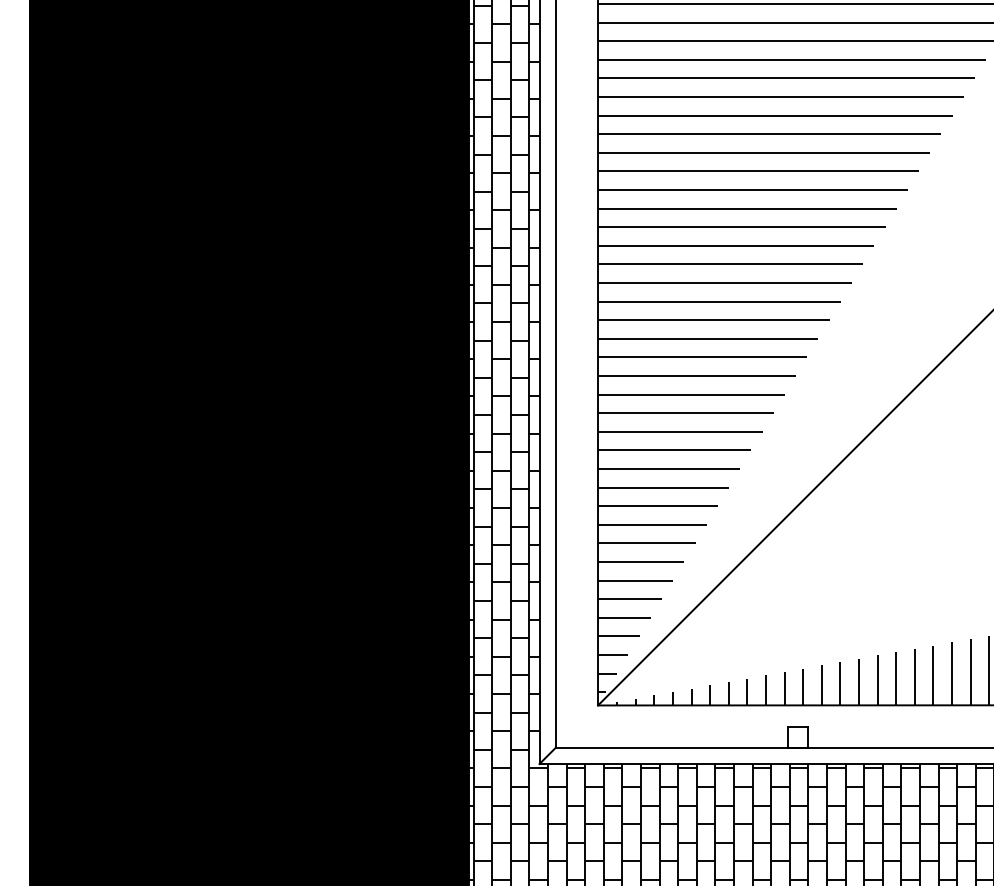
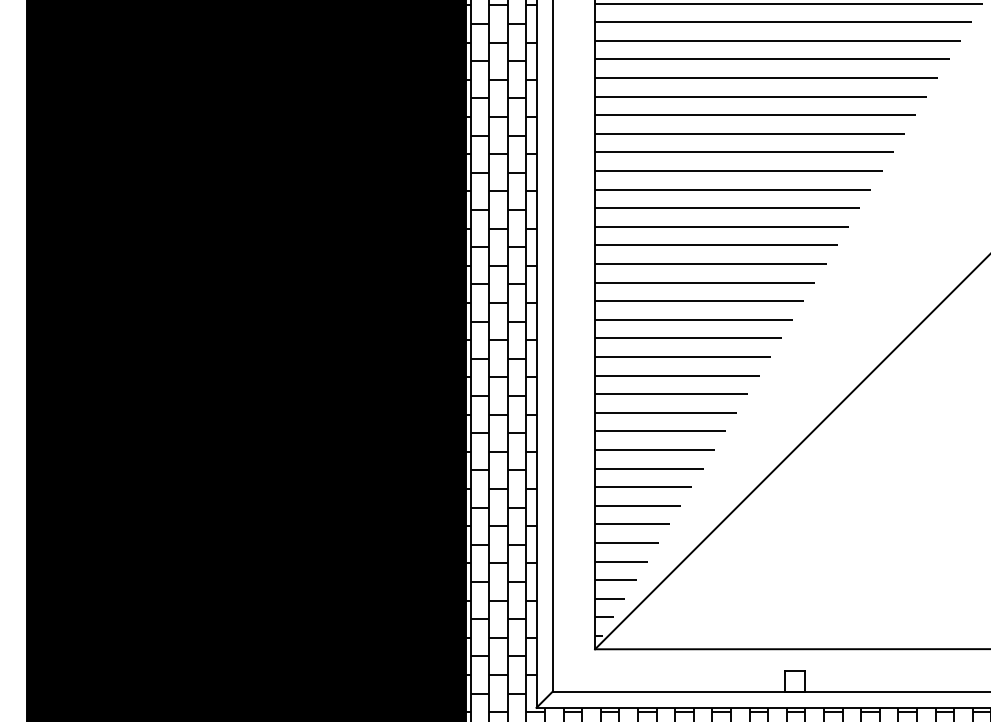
hatch: (793, 670) -> (790, 614), removed

